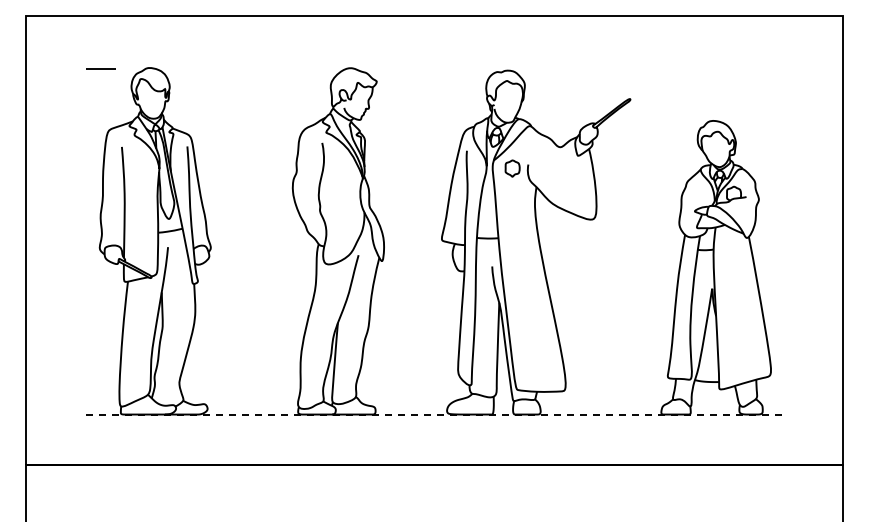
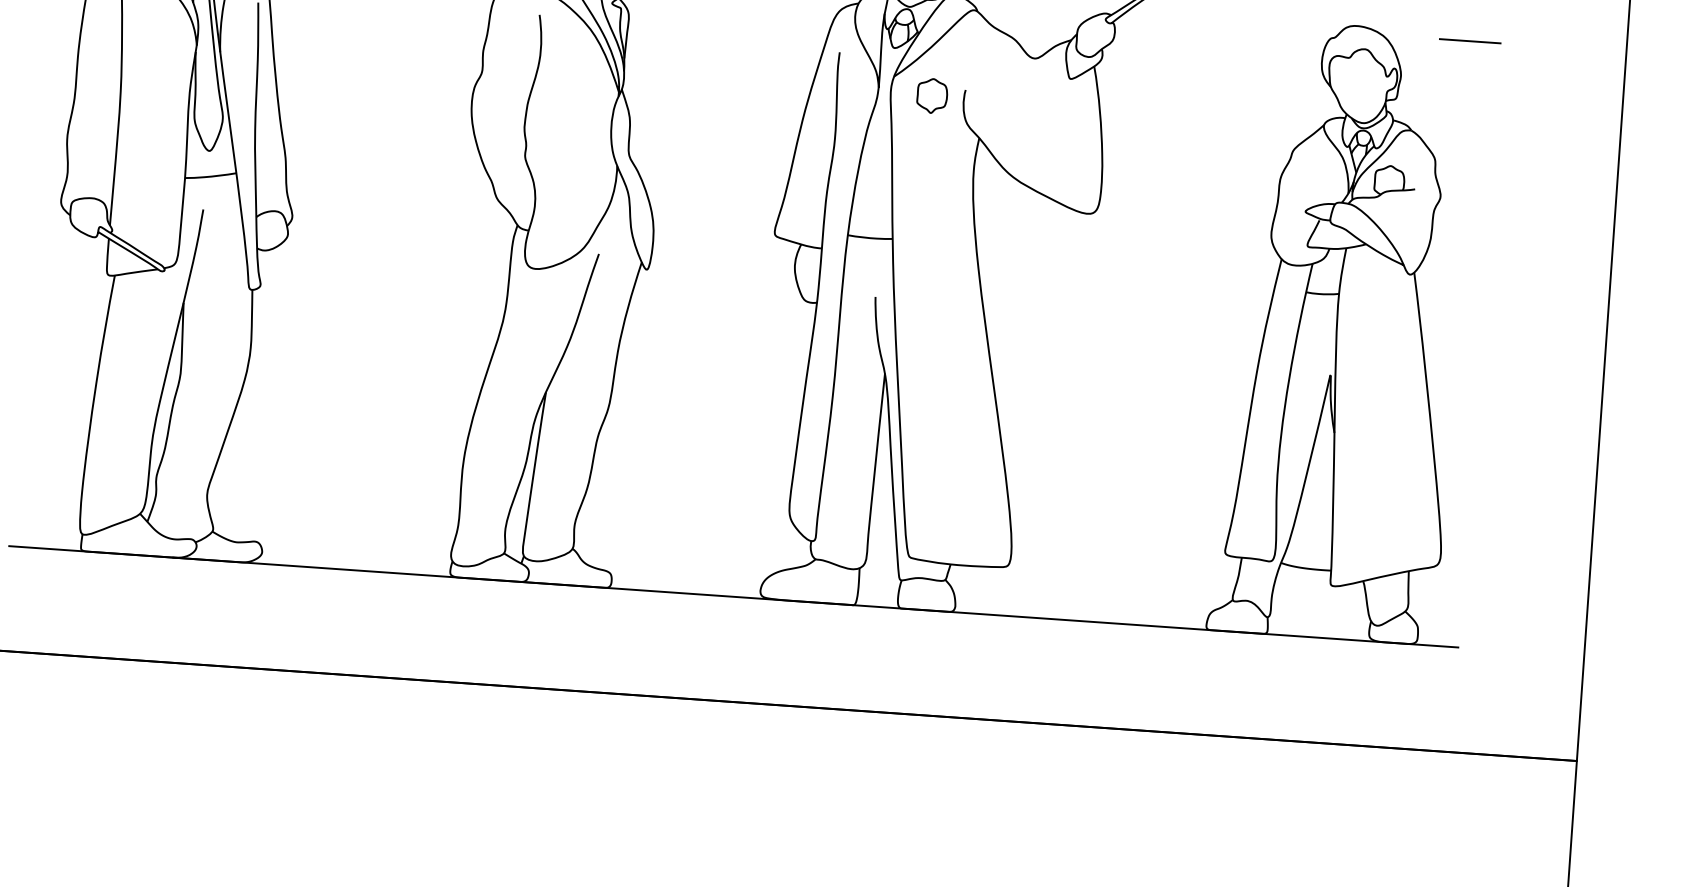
line: (767, 123) -> (1469, 39), added
line: (434, 414) -> (733, 596), dashed -> solid

